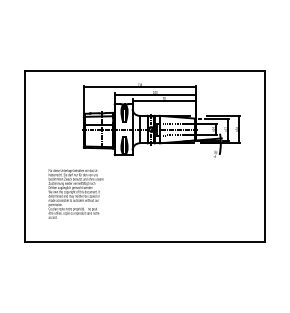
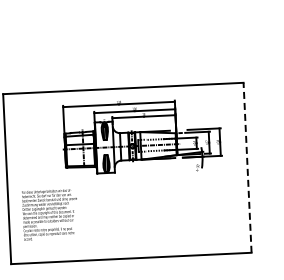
line: (265, 156) -> (247, 167), solid -> dashed
text: (75, 193) -> (49, 214), moved

